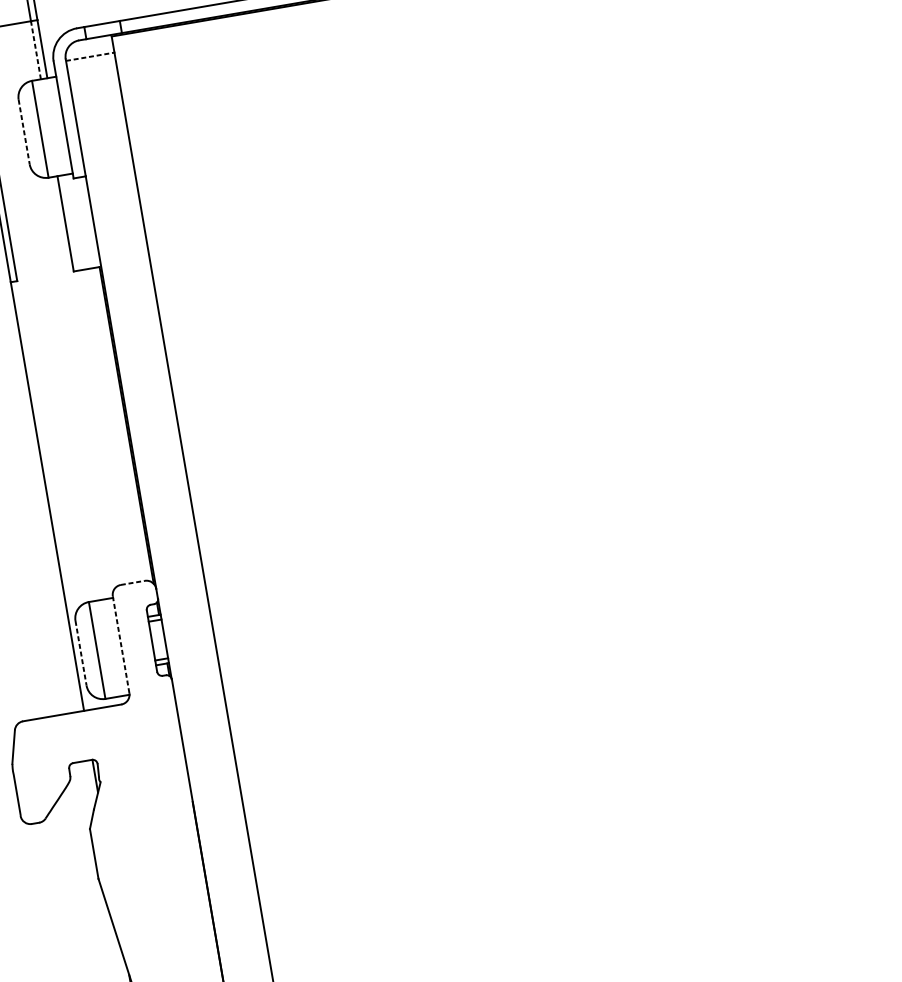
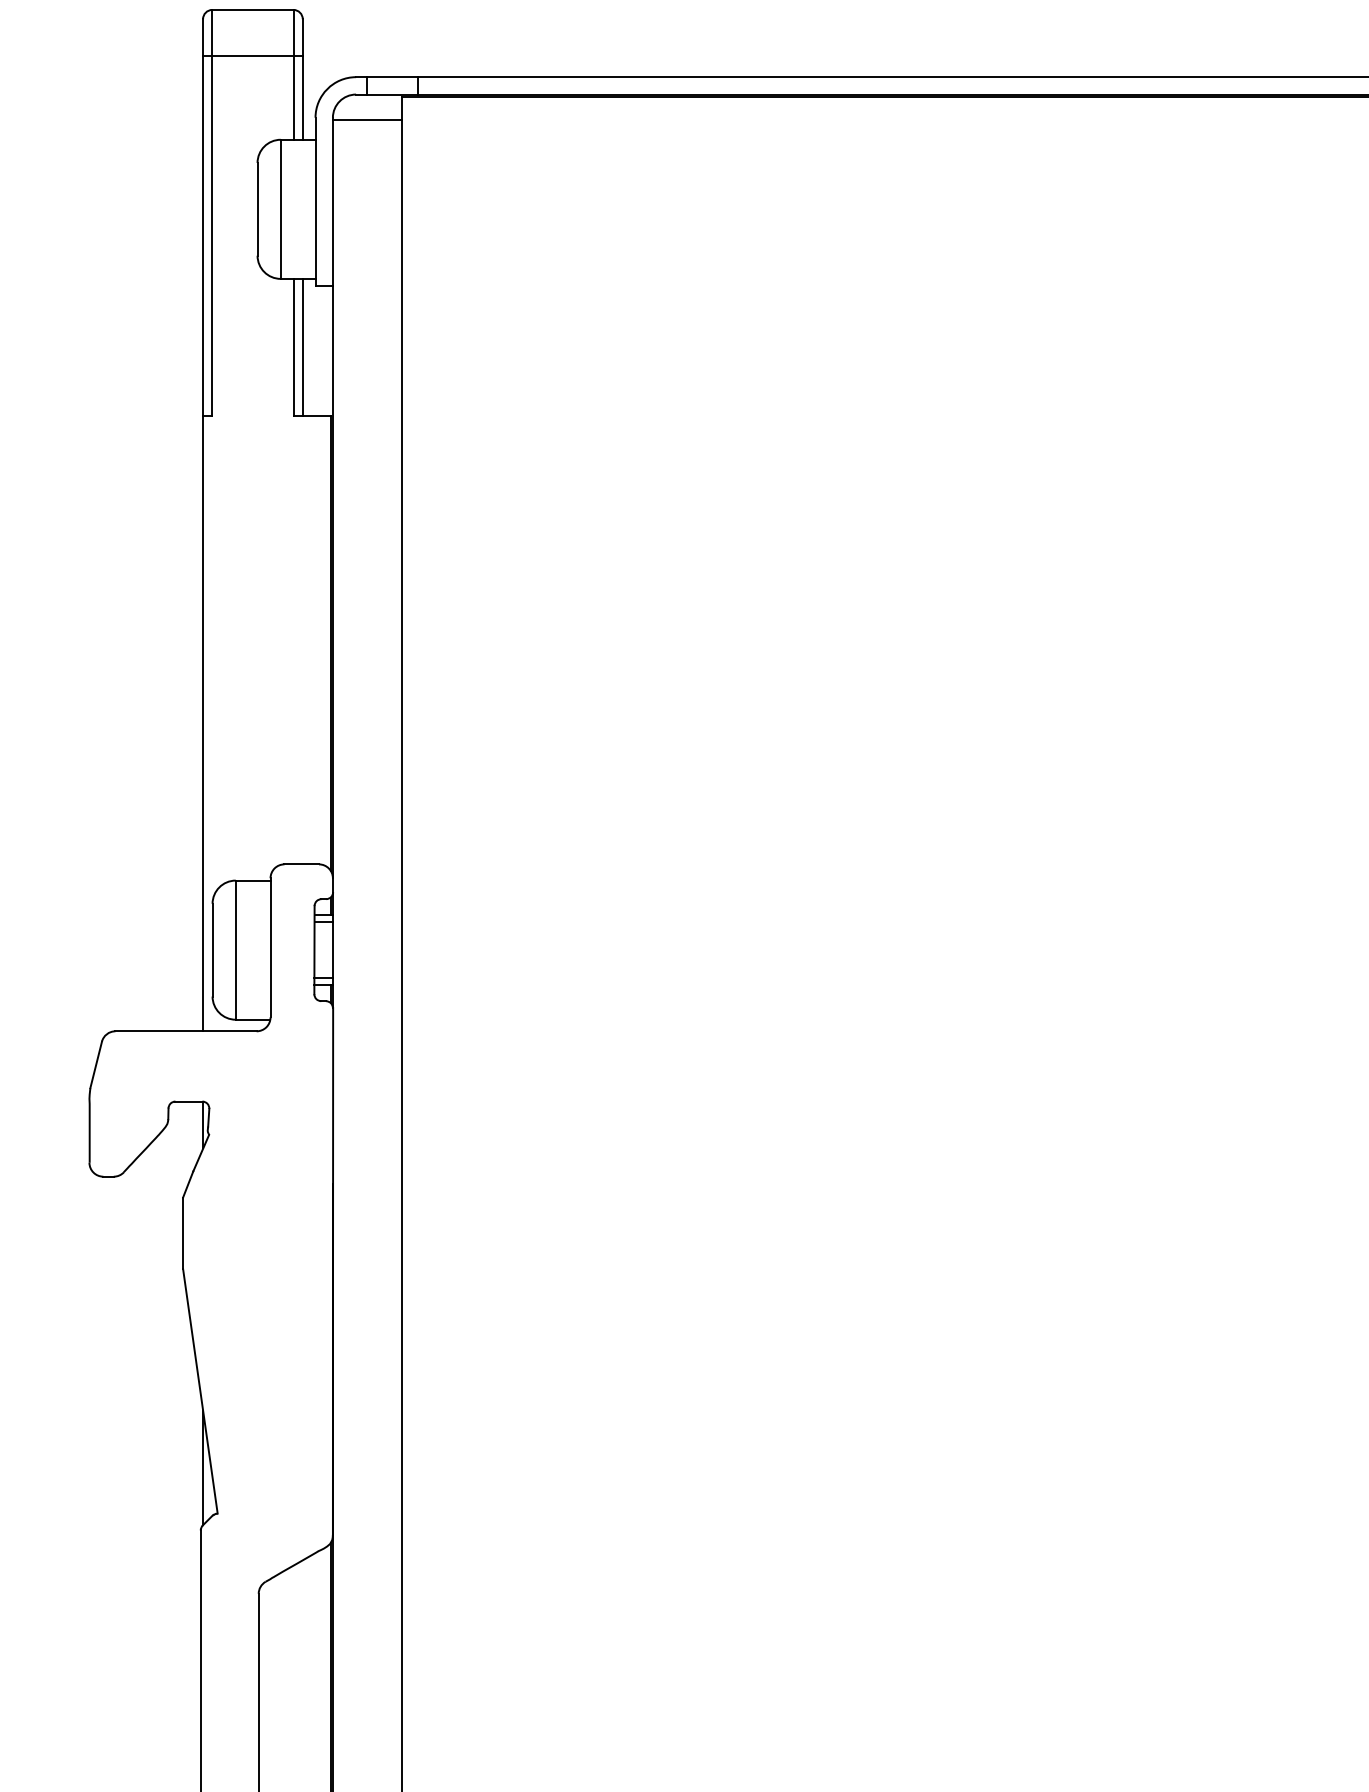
line: (36, 50) -> (293, 98), dashed -> solid
line: (90, 57) -> (367, 120), dashed -> solid
line: (24, 132) -> (257, 209), dashed -> solid
line: (71, 222) -> (302, 346), added
line: (133, 582) -> (302, 864), dashed -> solid
line: (121, 644) -> (270, 947), dashed -> solid
line: (81, 653) -> (212, 950), dashed -> solid

